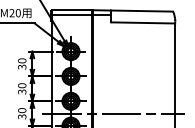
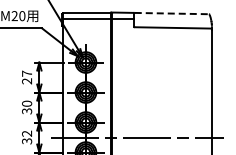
line: (142, 11) -> (172, 13), solid -> dashed
text: (22, 64) -> (27, 77), 30 -> 27
text: (22, 110) -> (27, 133), 30 -> 32

